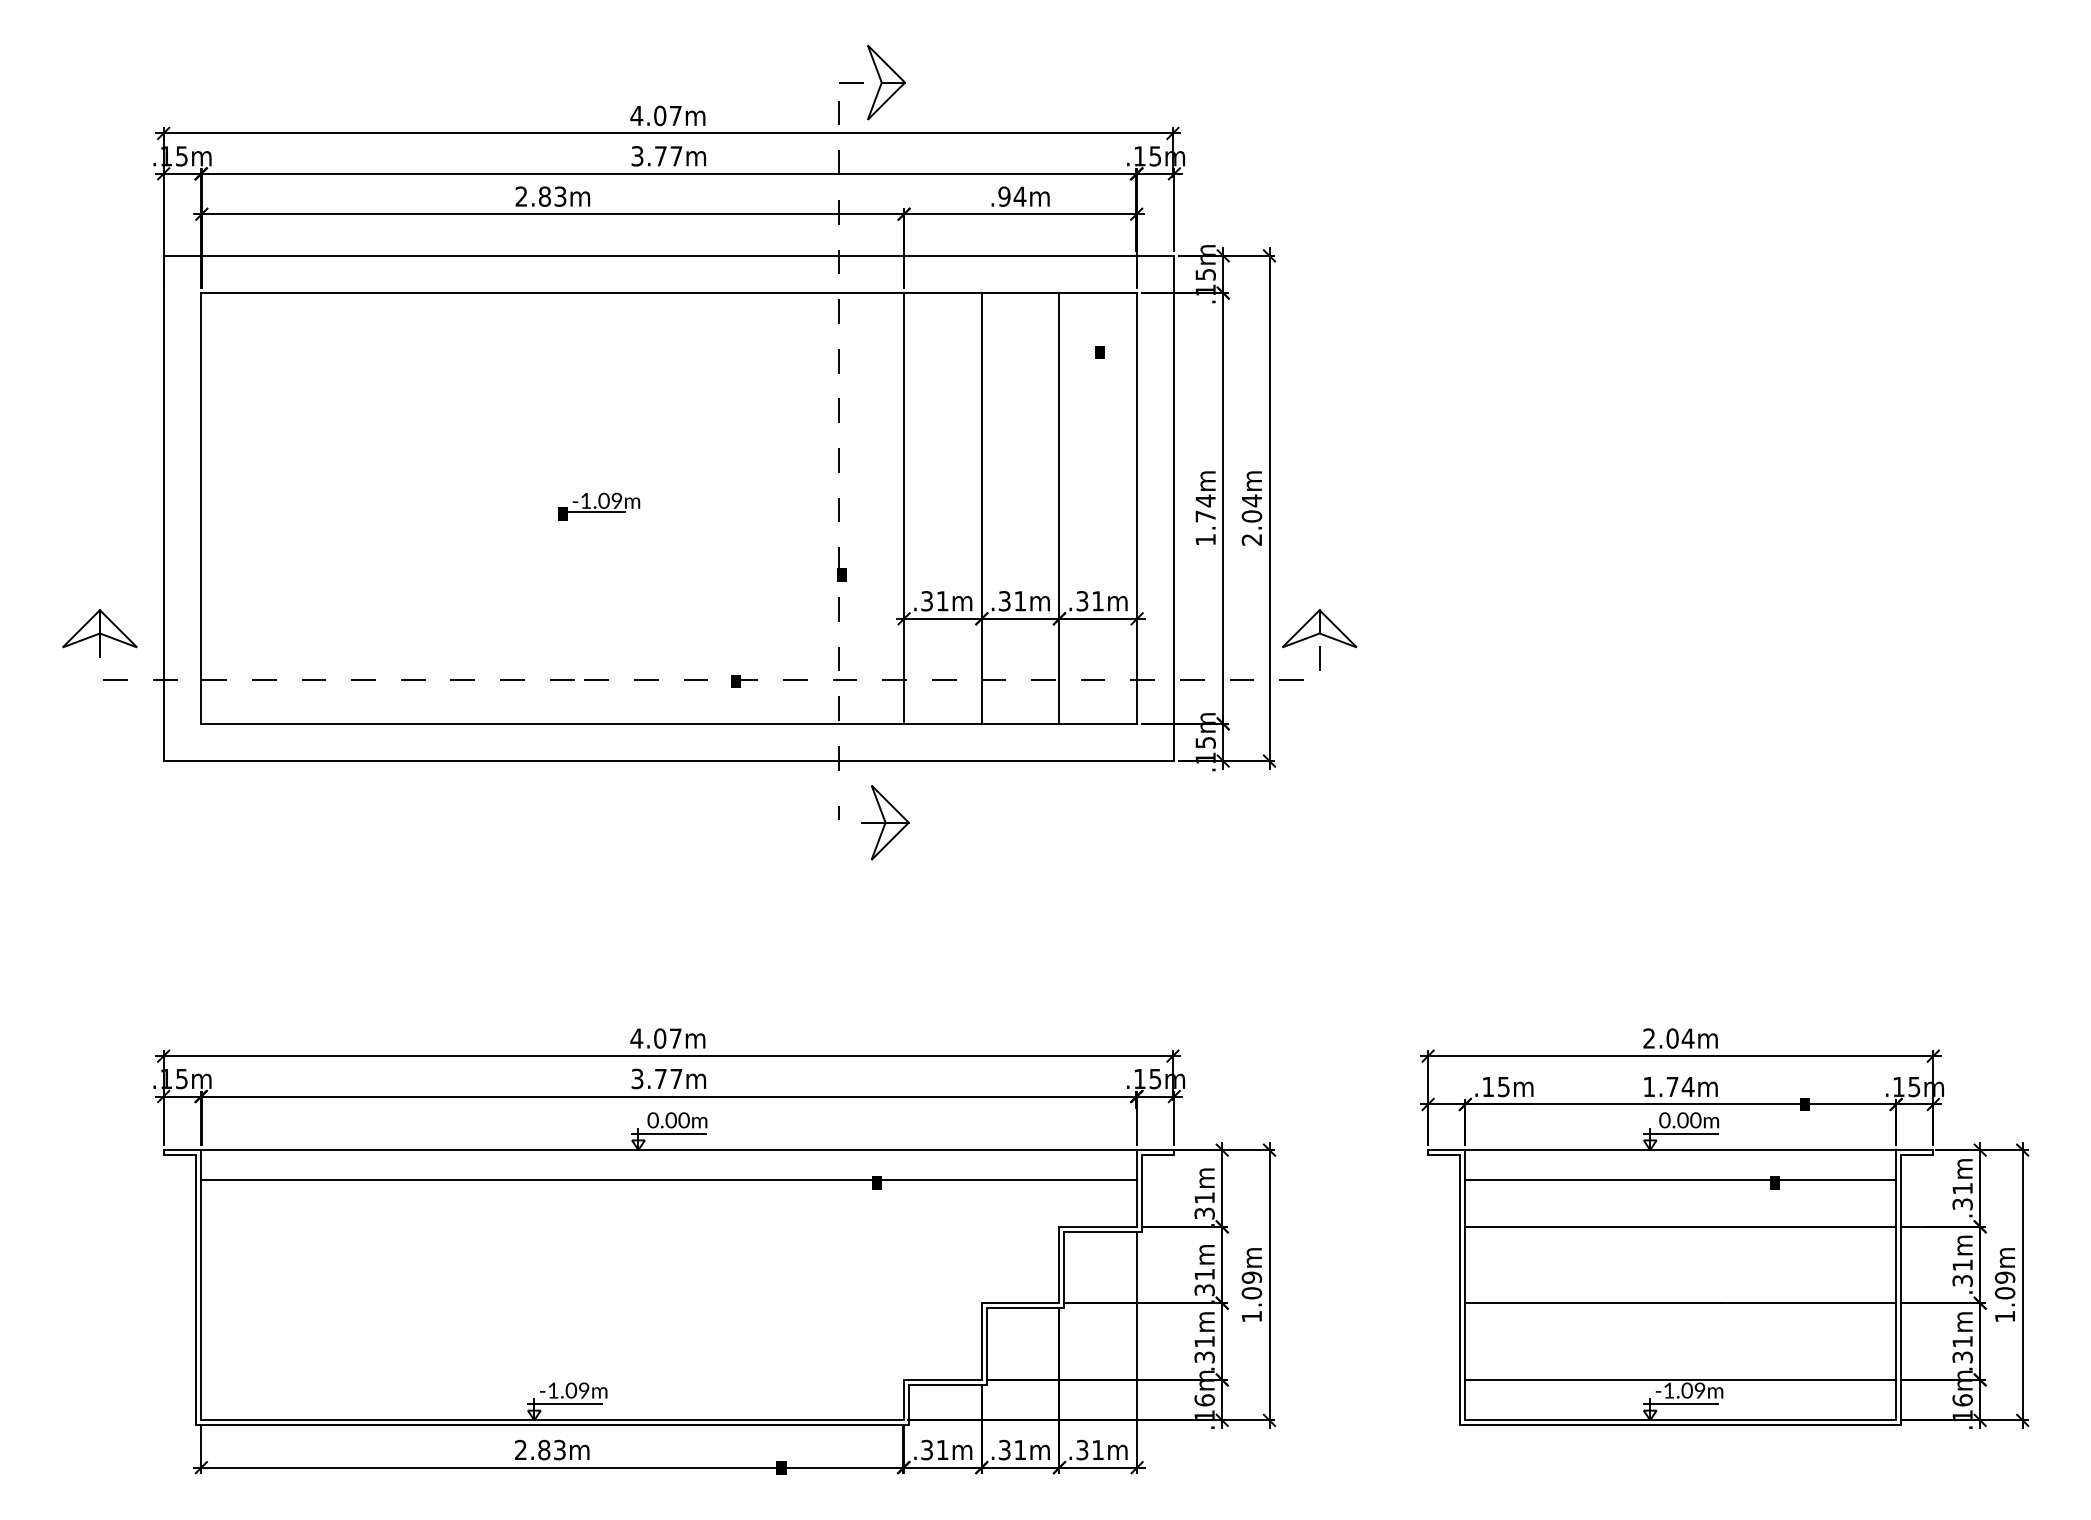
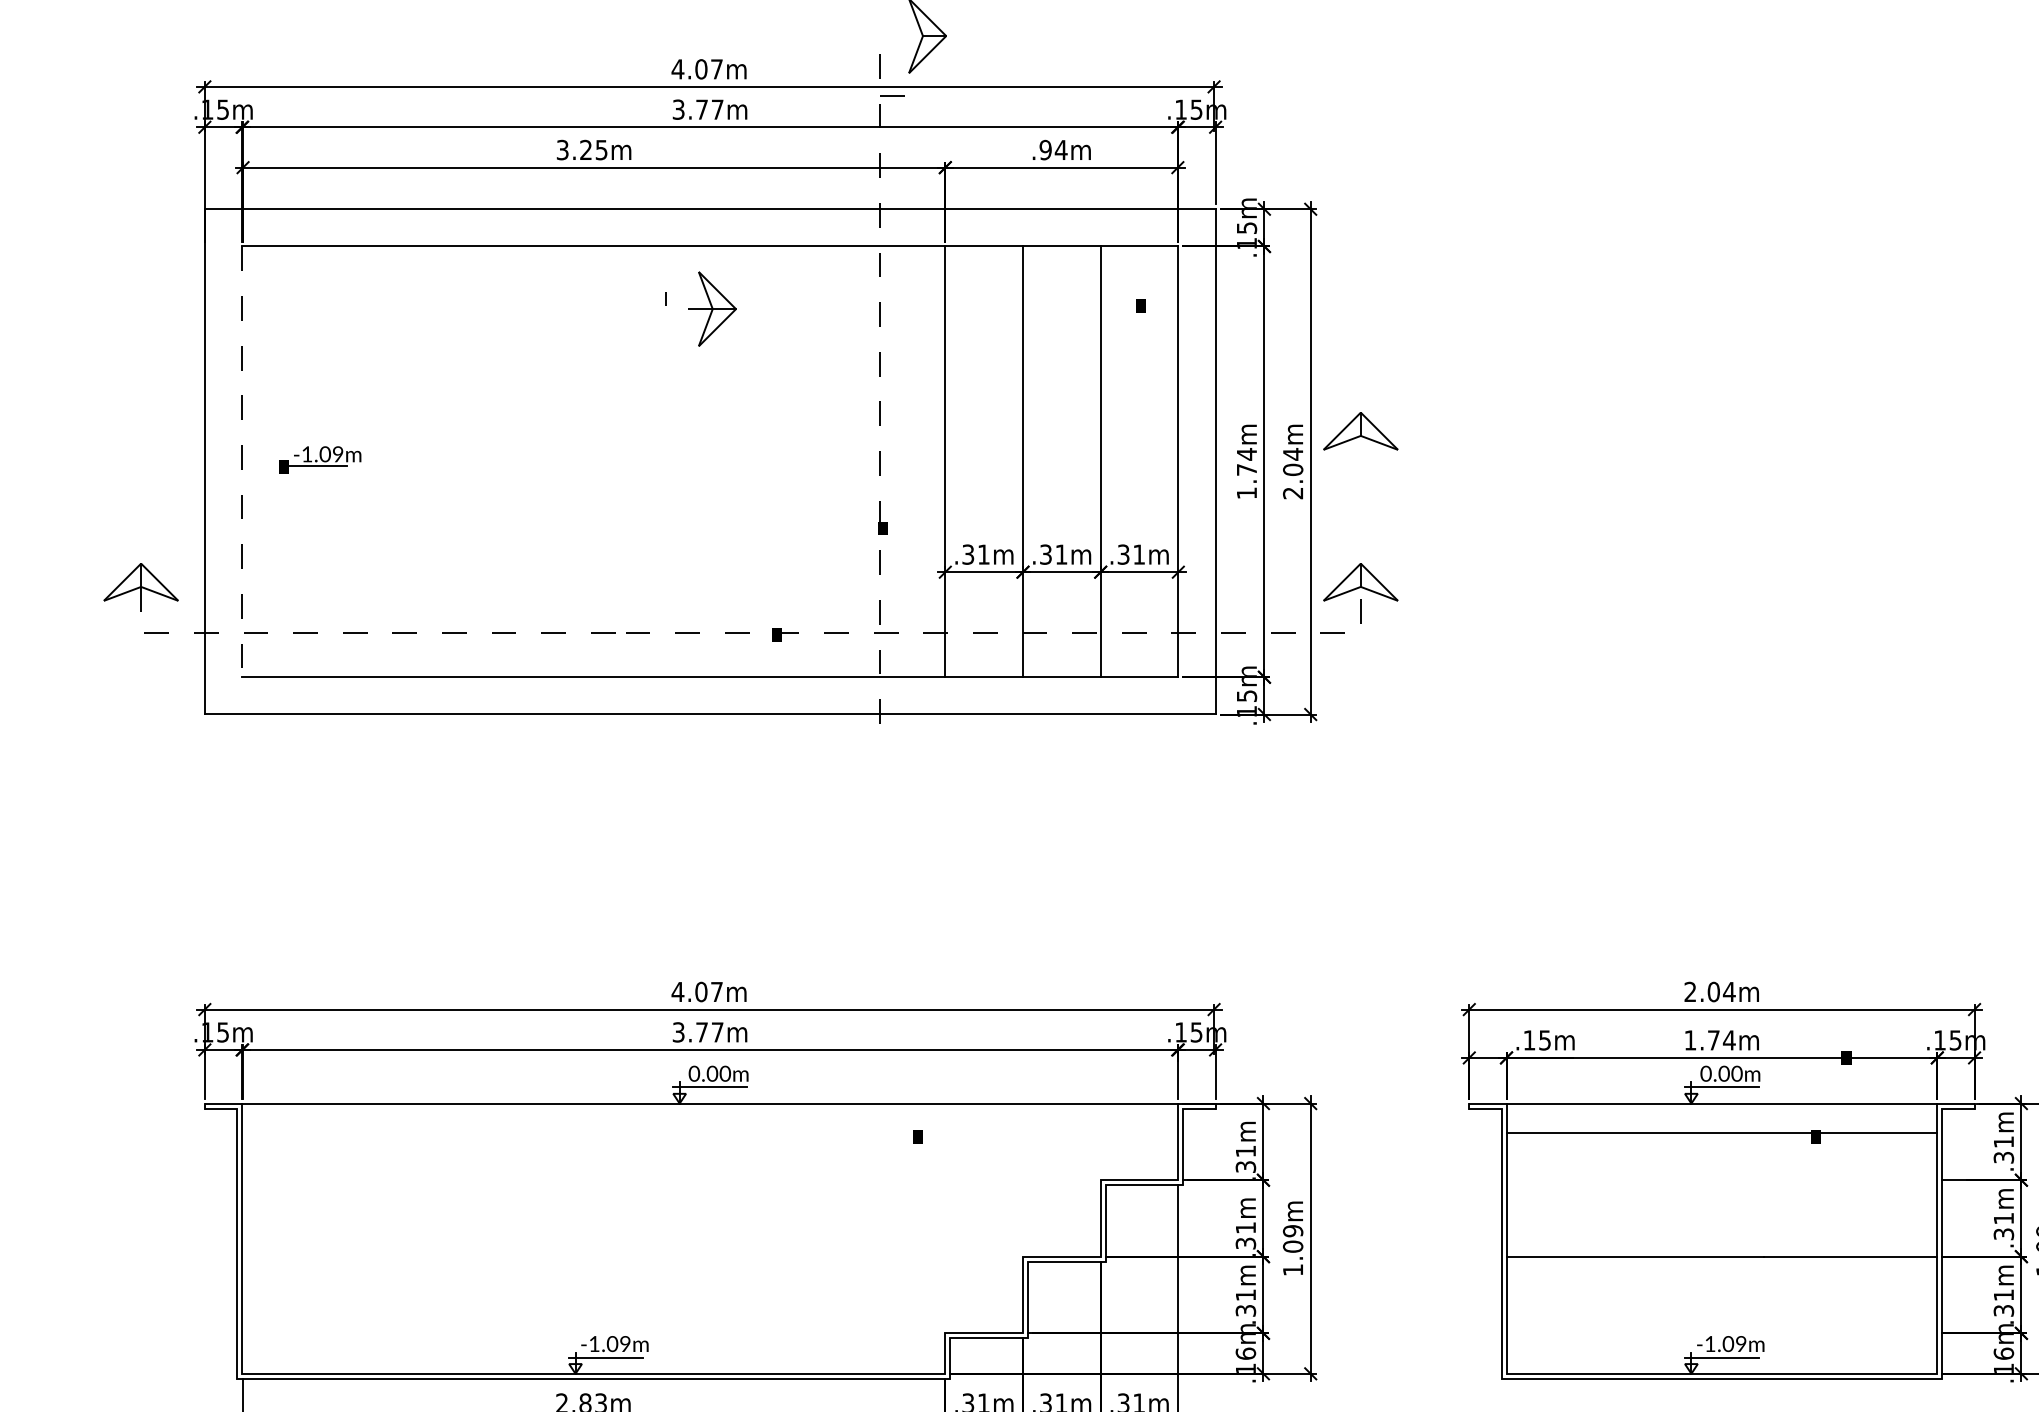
line: (851, 82) -> (892, 95), moved
text: (540, 196) -> (581, 149), 2.83m -> 3.25m
part: (1319, 477) -> (1360, 430), added
part: (599, 506) -> (320, 459), moved
line: (200, 508) -> (241, 461), solid -> dashed
part: (873, 822) -> (700, 308), moved
line: (668, 1179) -> (709, 1132), removed
line: (1680, 1226) -> (1721, 1179), removed
line: (1680, 1379) -> (1721, 1332), removed

